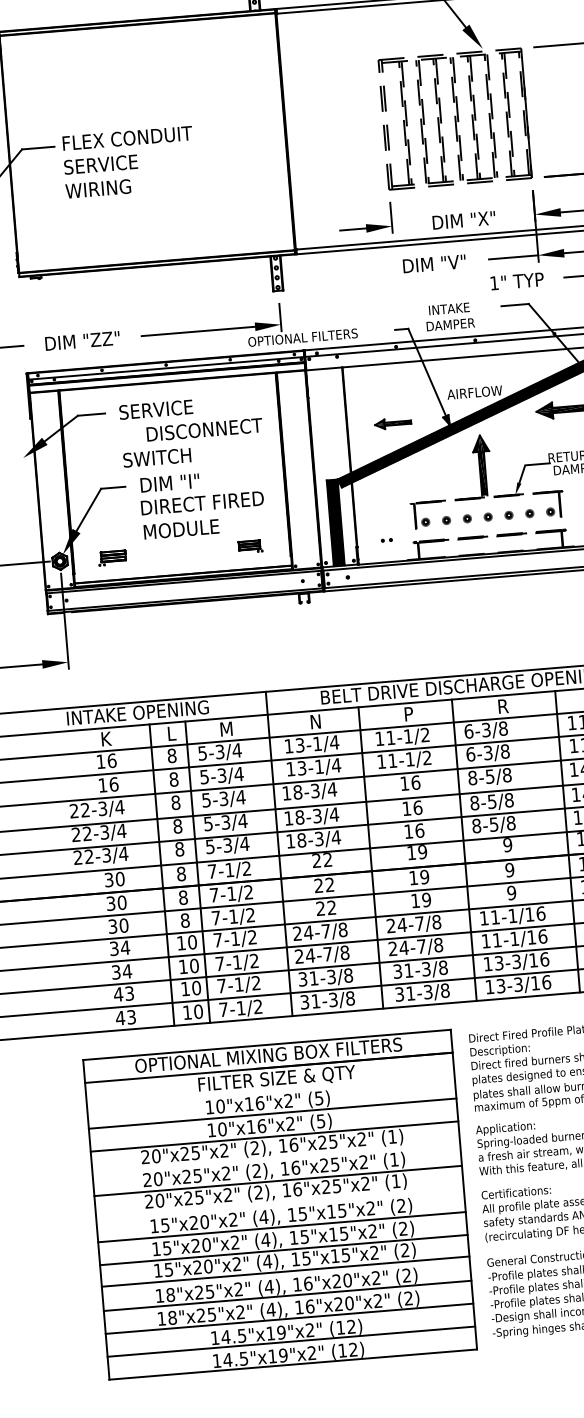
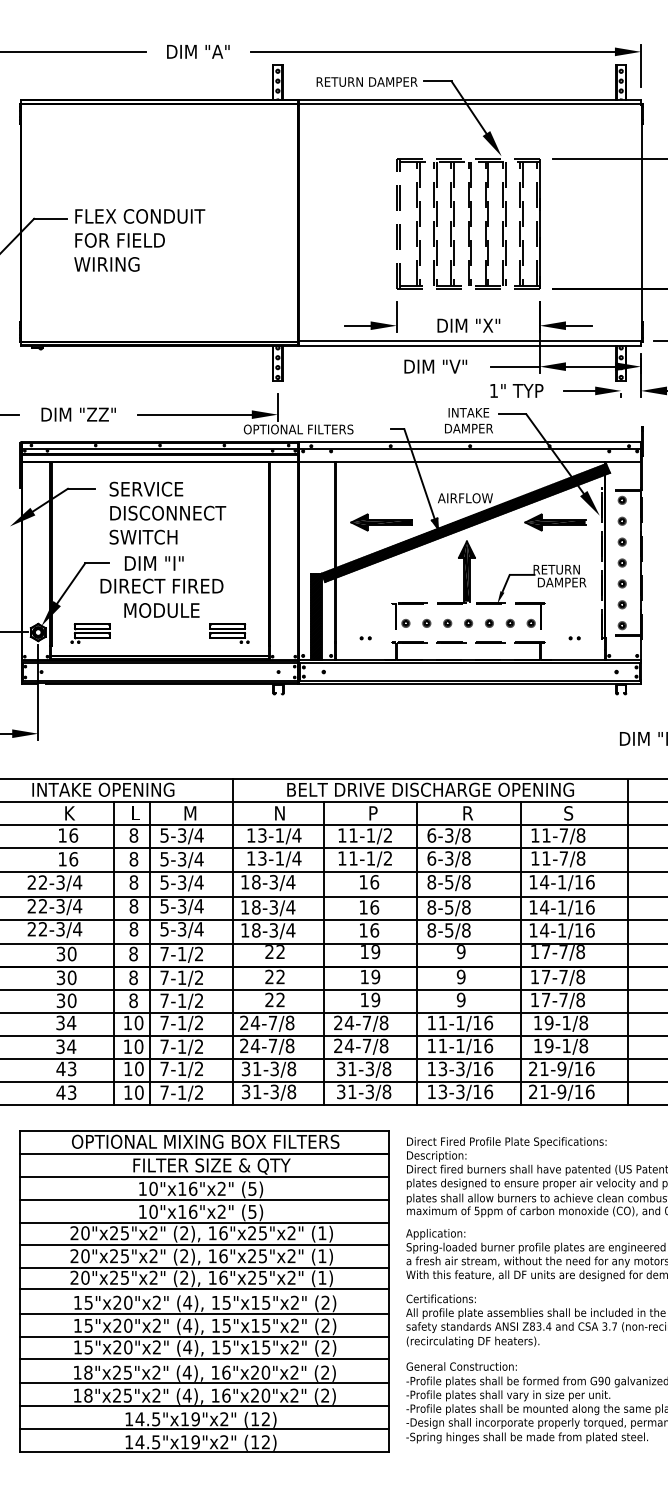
text: (108, 164) -> (119, 240), SERVICE -> FOR FIELD
text: (449, 316) -> (468, 420), moved
part: (393, 423) -> (381, 522), size x1.67
text: (204, 429) -> (168, 512), moved
text: (201, 502) -> (161, 585), moved
part: (250, 546) -> (229, 633), size x1.67
part: (112, 558) -> (90, 633), size x1.43
line: (270, 1090) -> (204, 1177), added
line: (275, 1157) -> (204, 1244), added
line: (279, 1202) -> (204, 1289), added

